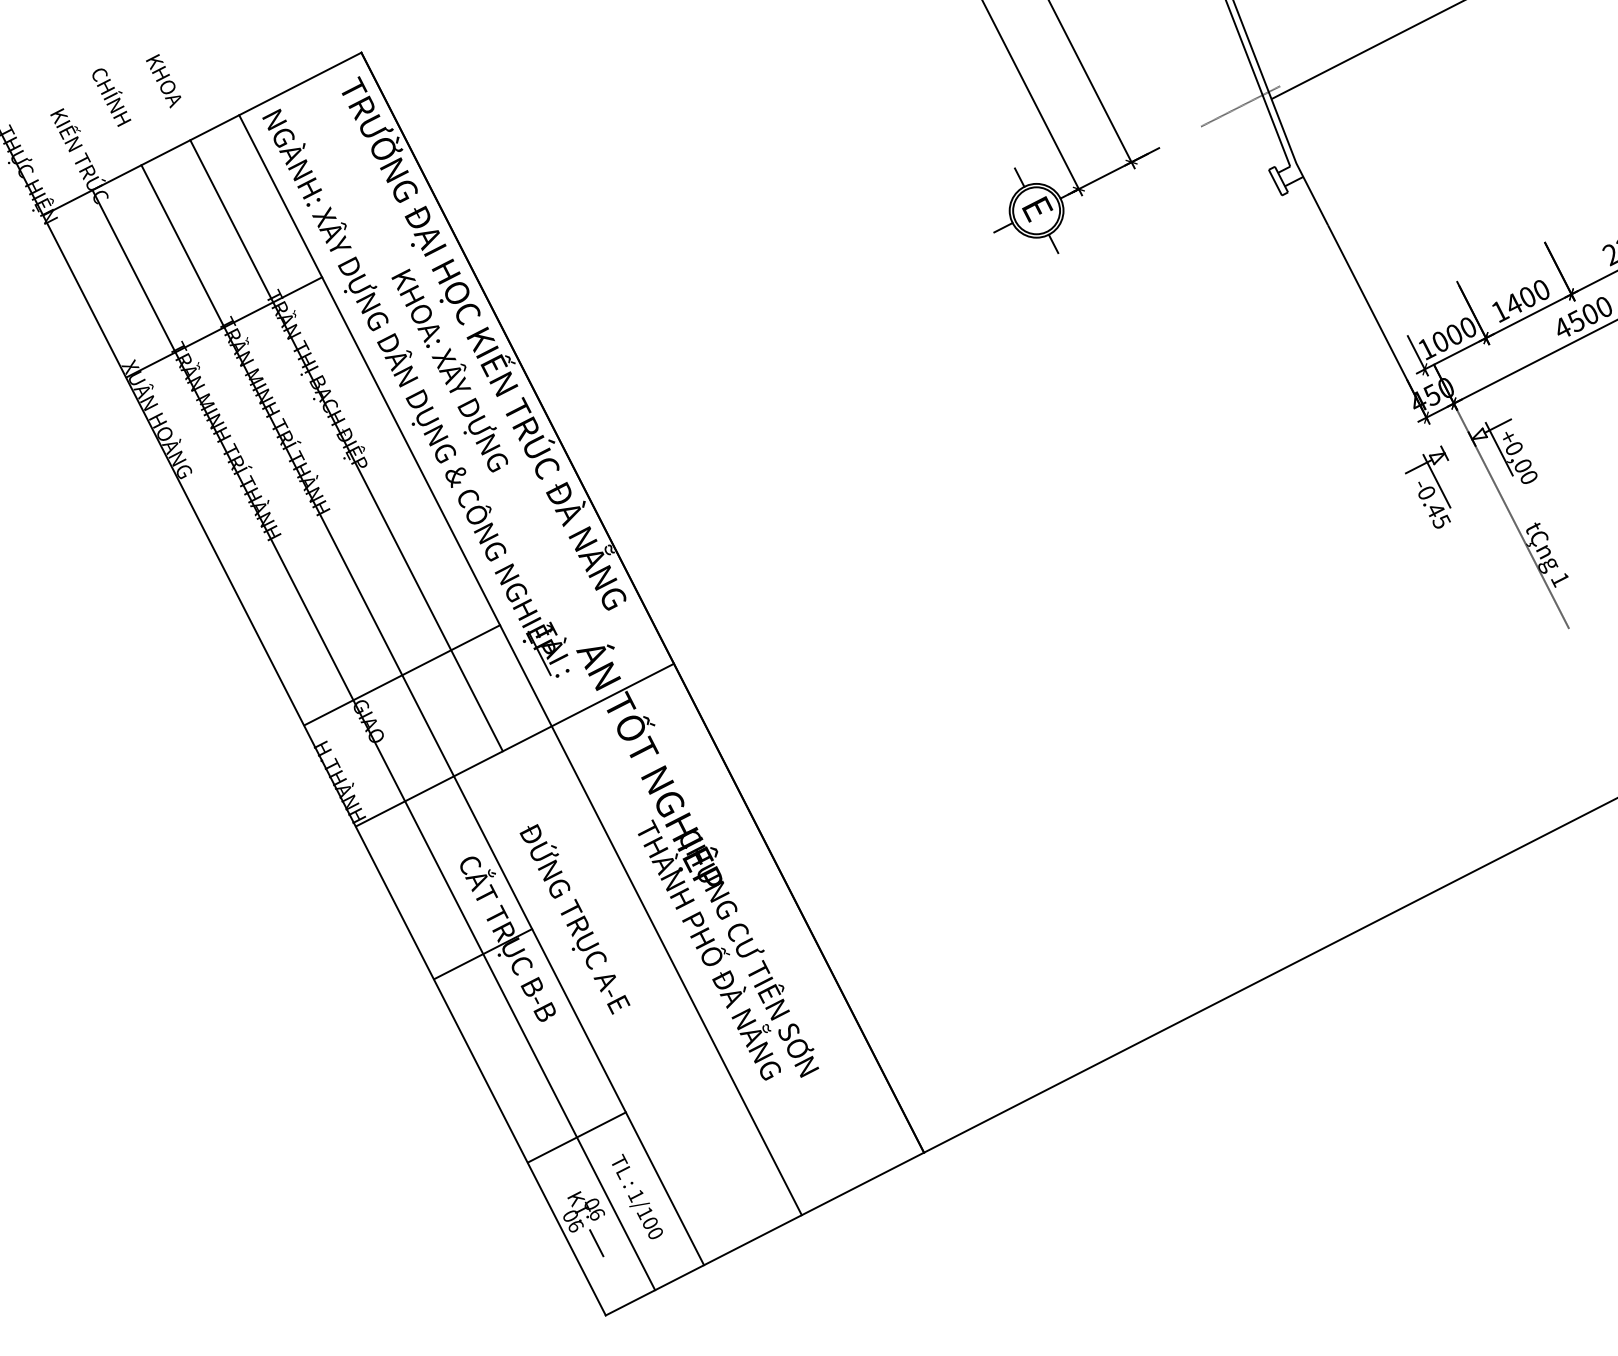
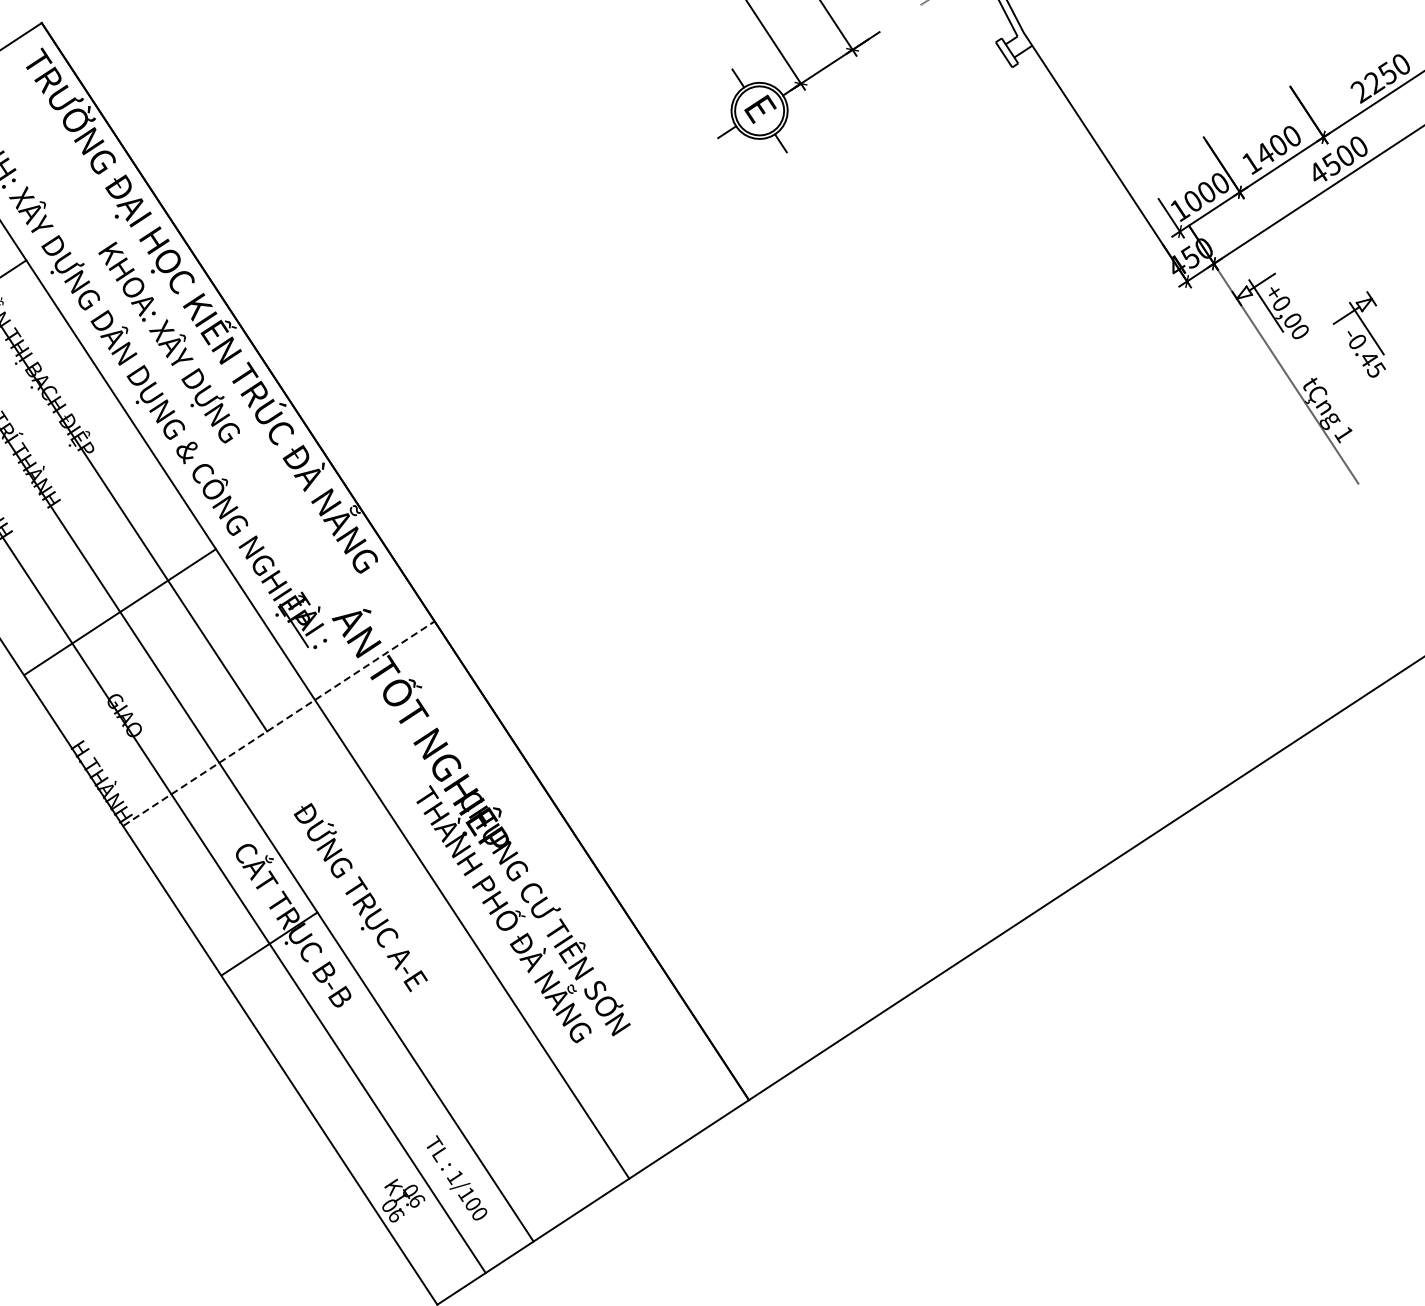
part: (1428, 486) -> (1358, 335), moved
line: (402, 675) -> (120, 612), moved
line: (515, 744) -> (279, 722), solid -> dashed
line: (576, 1137) -> (386, 1123), removed
line: (596, 1243) -> (419, 1231), removed

